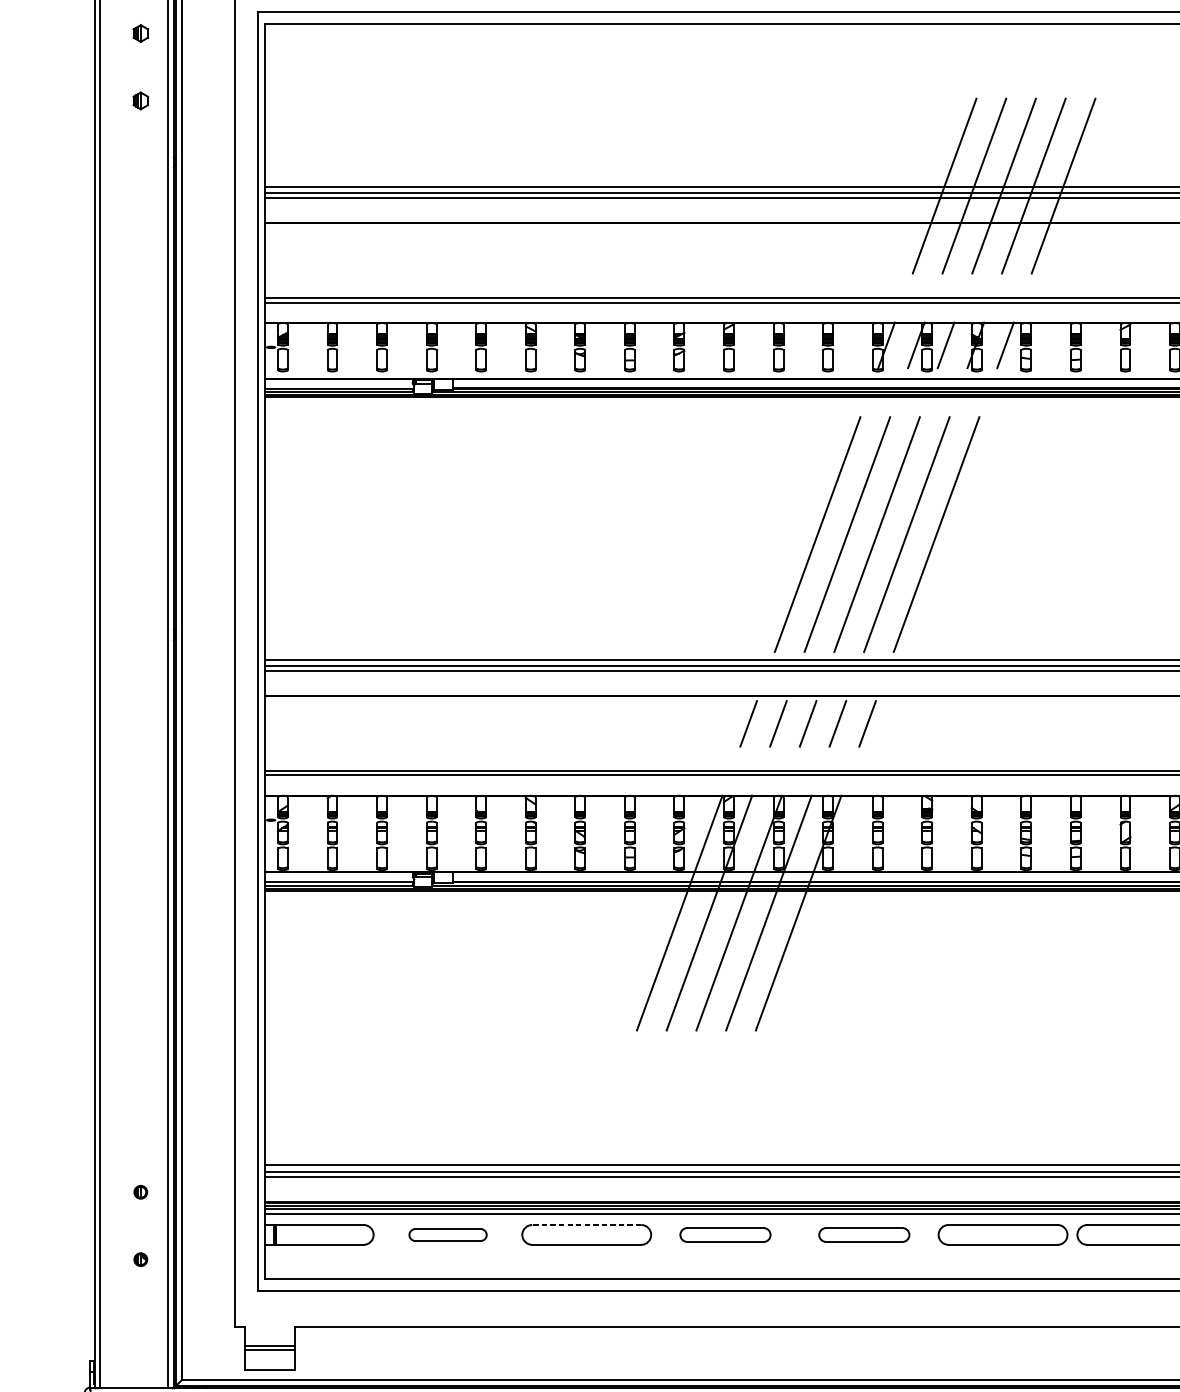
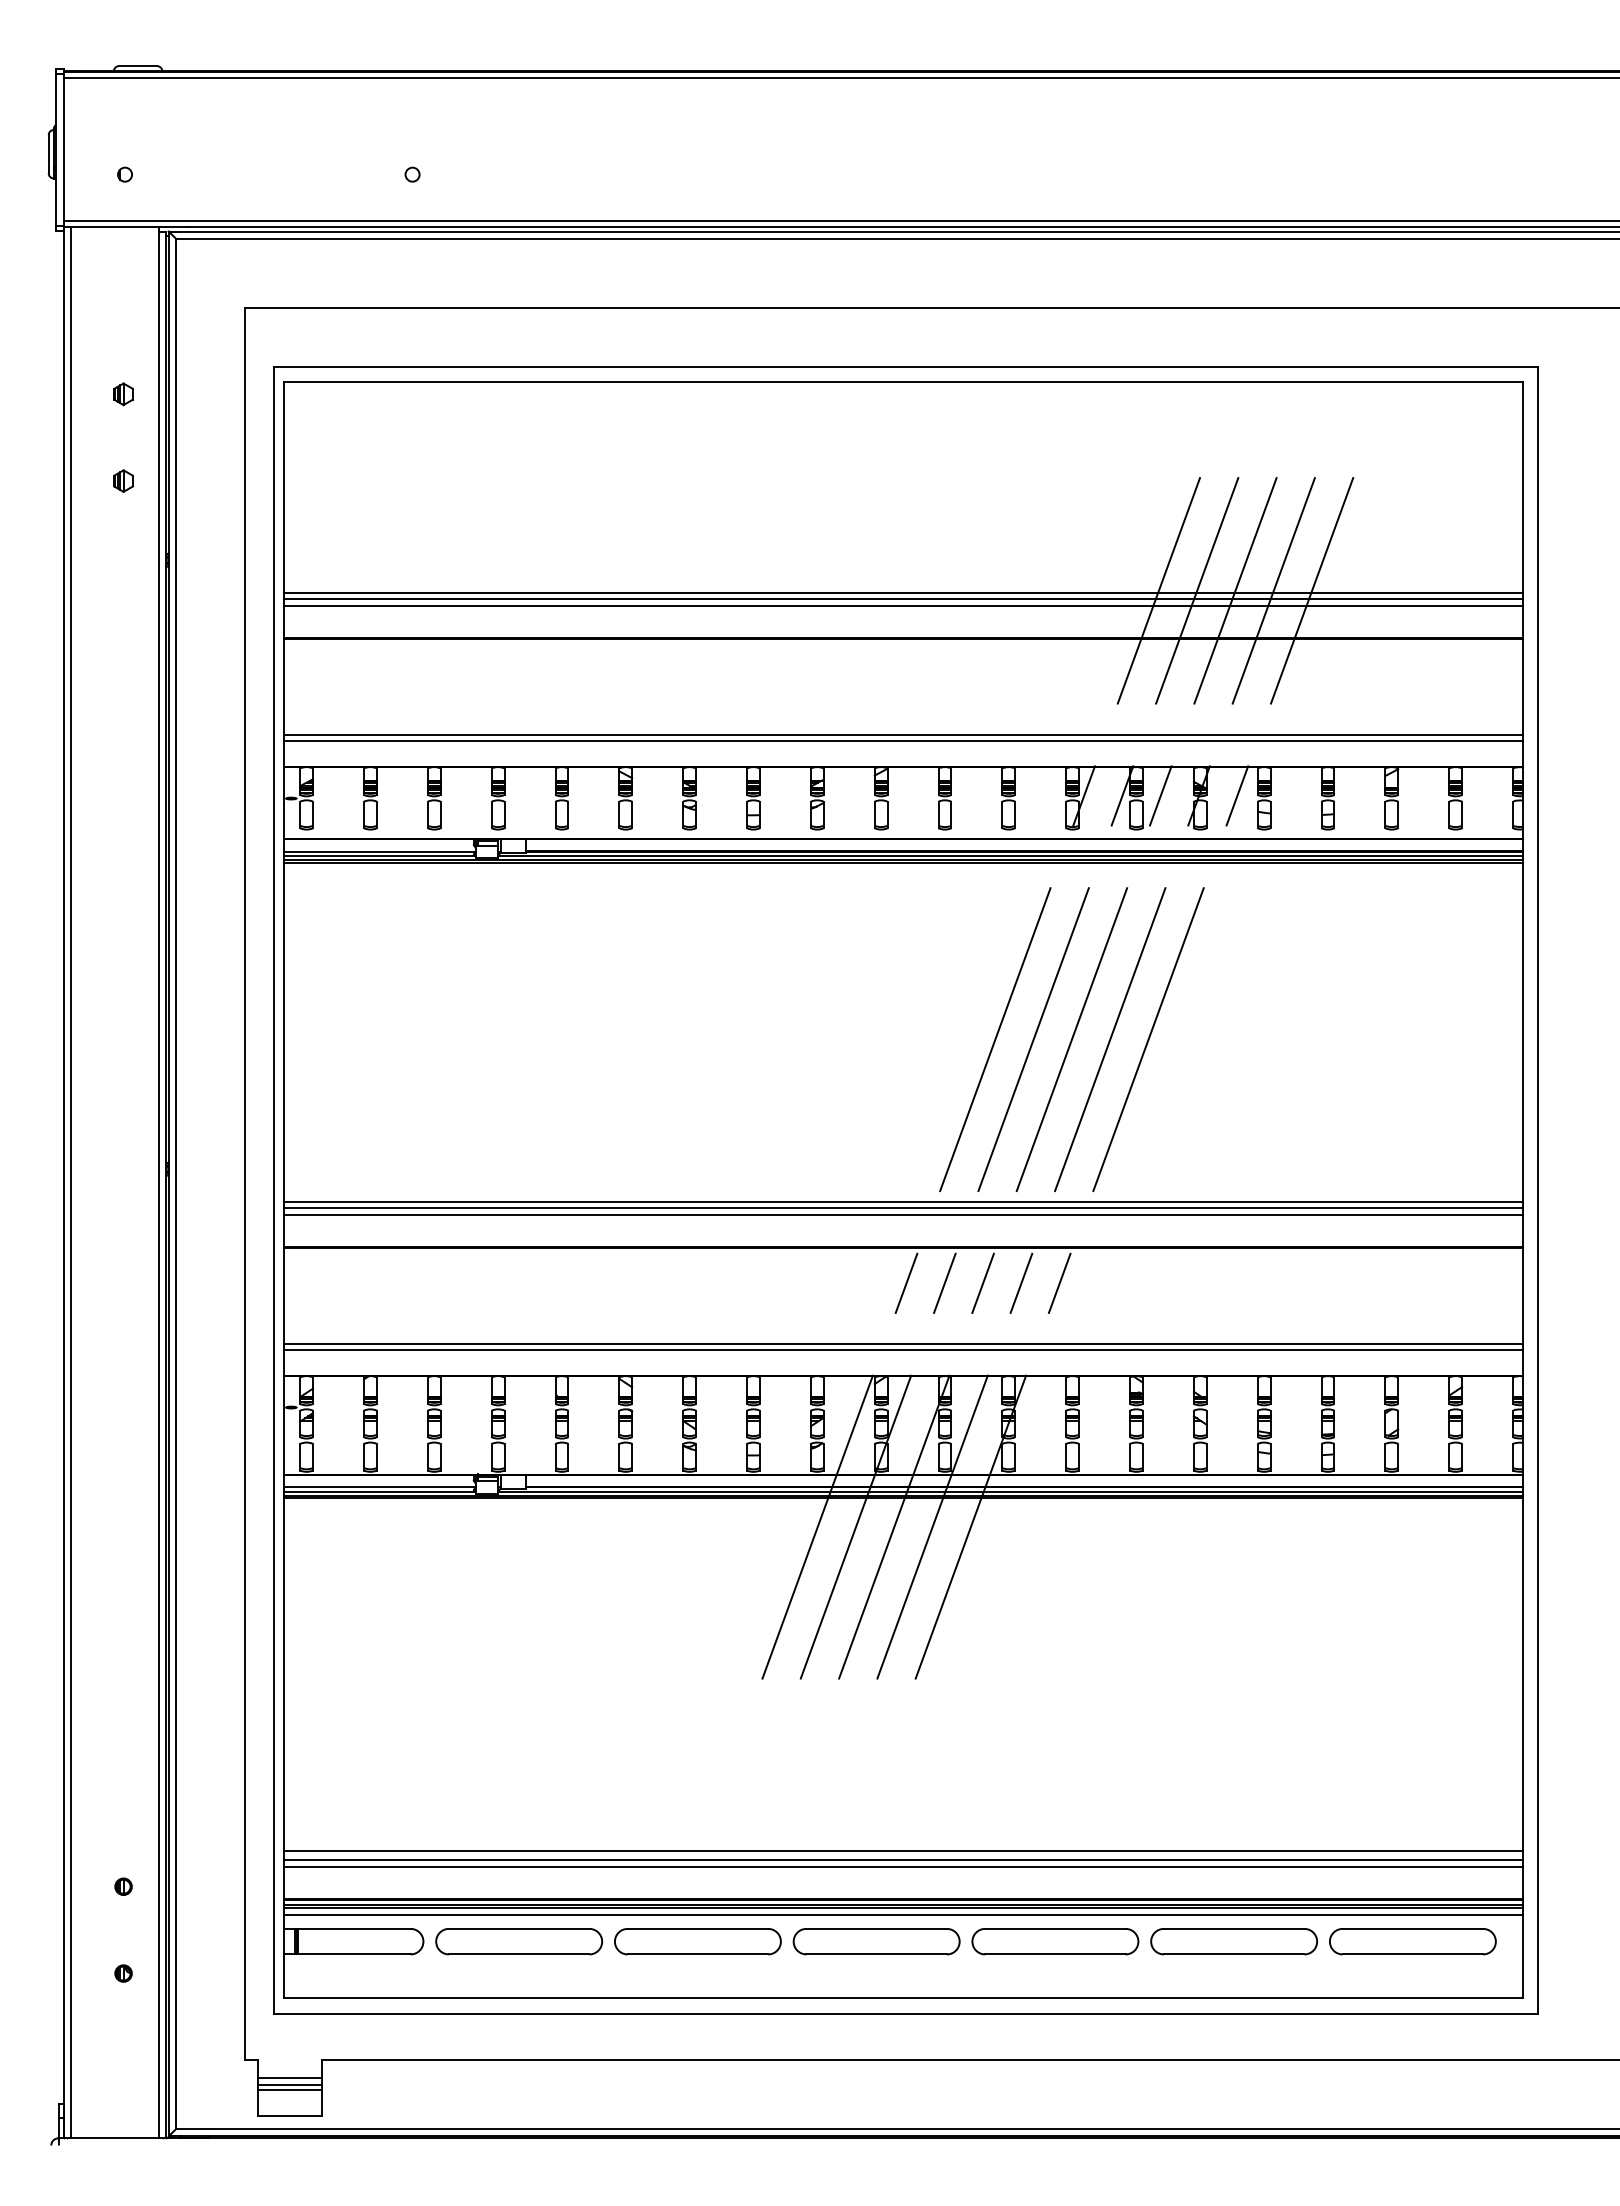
line: (586, 1224) -> (697, 1928), dashed -> solid
part: (448, 1234) -> (519, 1941), size x1.67
part: (725, 1234) -> (876, 1941), size x1.43
part: (864, 1234) -> (1055, 1941), size x1.43
line: (269, 1340) -> (289, 2077), added

